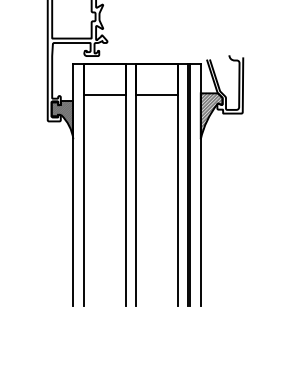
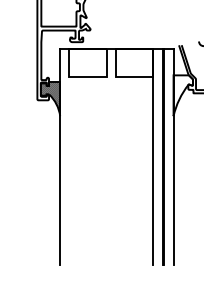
hatch: (211, 115) -> (183, 95), removed
line: (83, 184) -> (69, 156), removed
line: (125, 184) -> (106, 156), removed
line: (136, 184) -> (116, 156), removed

